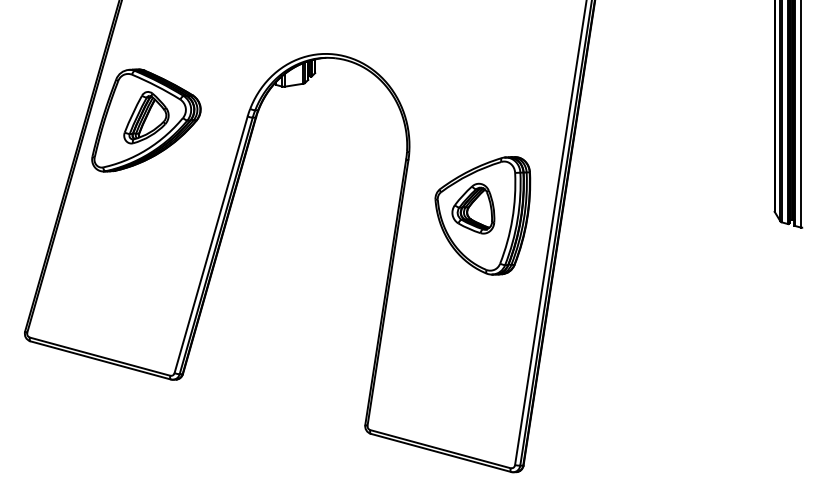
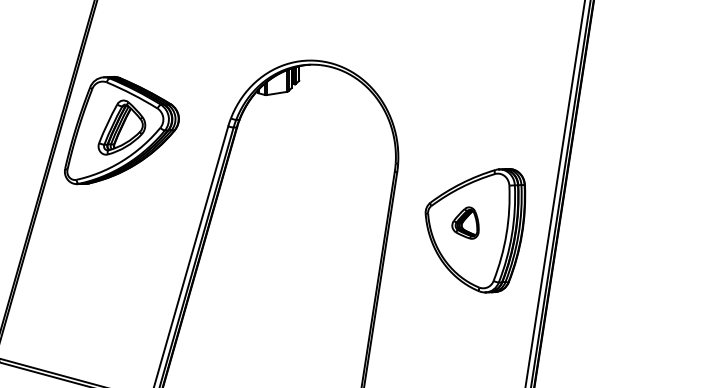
part: (473, 208) -> (465, 222), size x0.6

